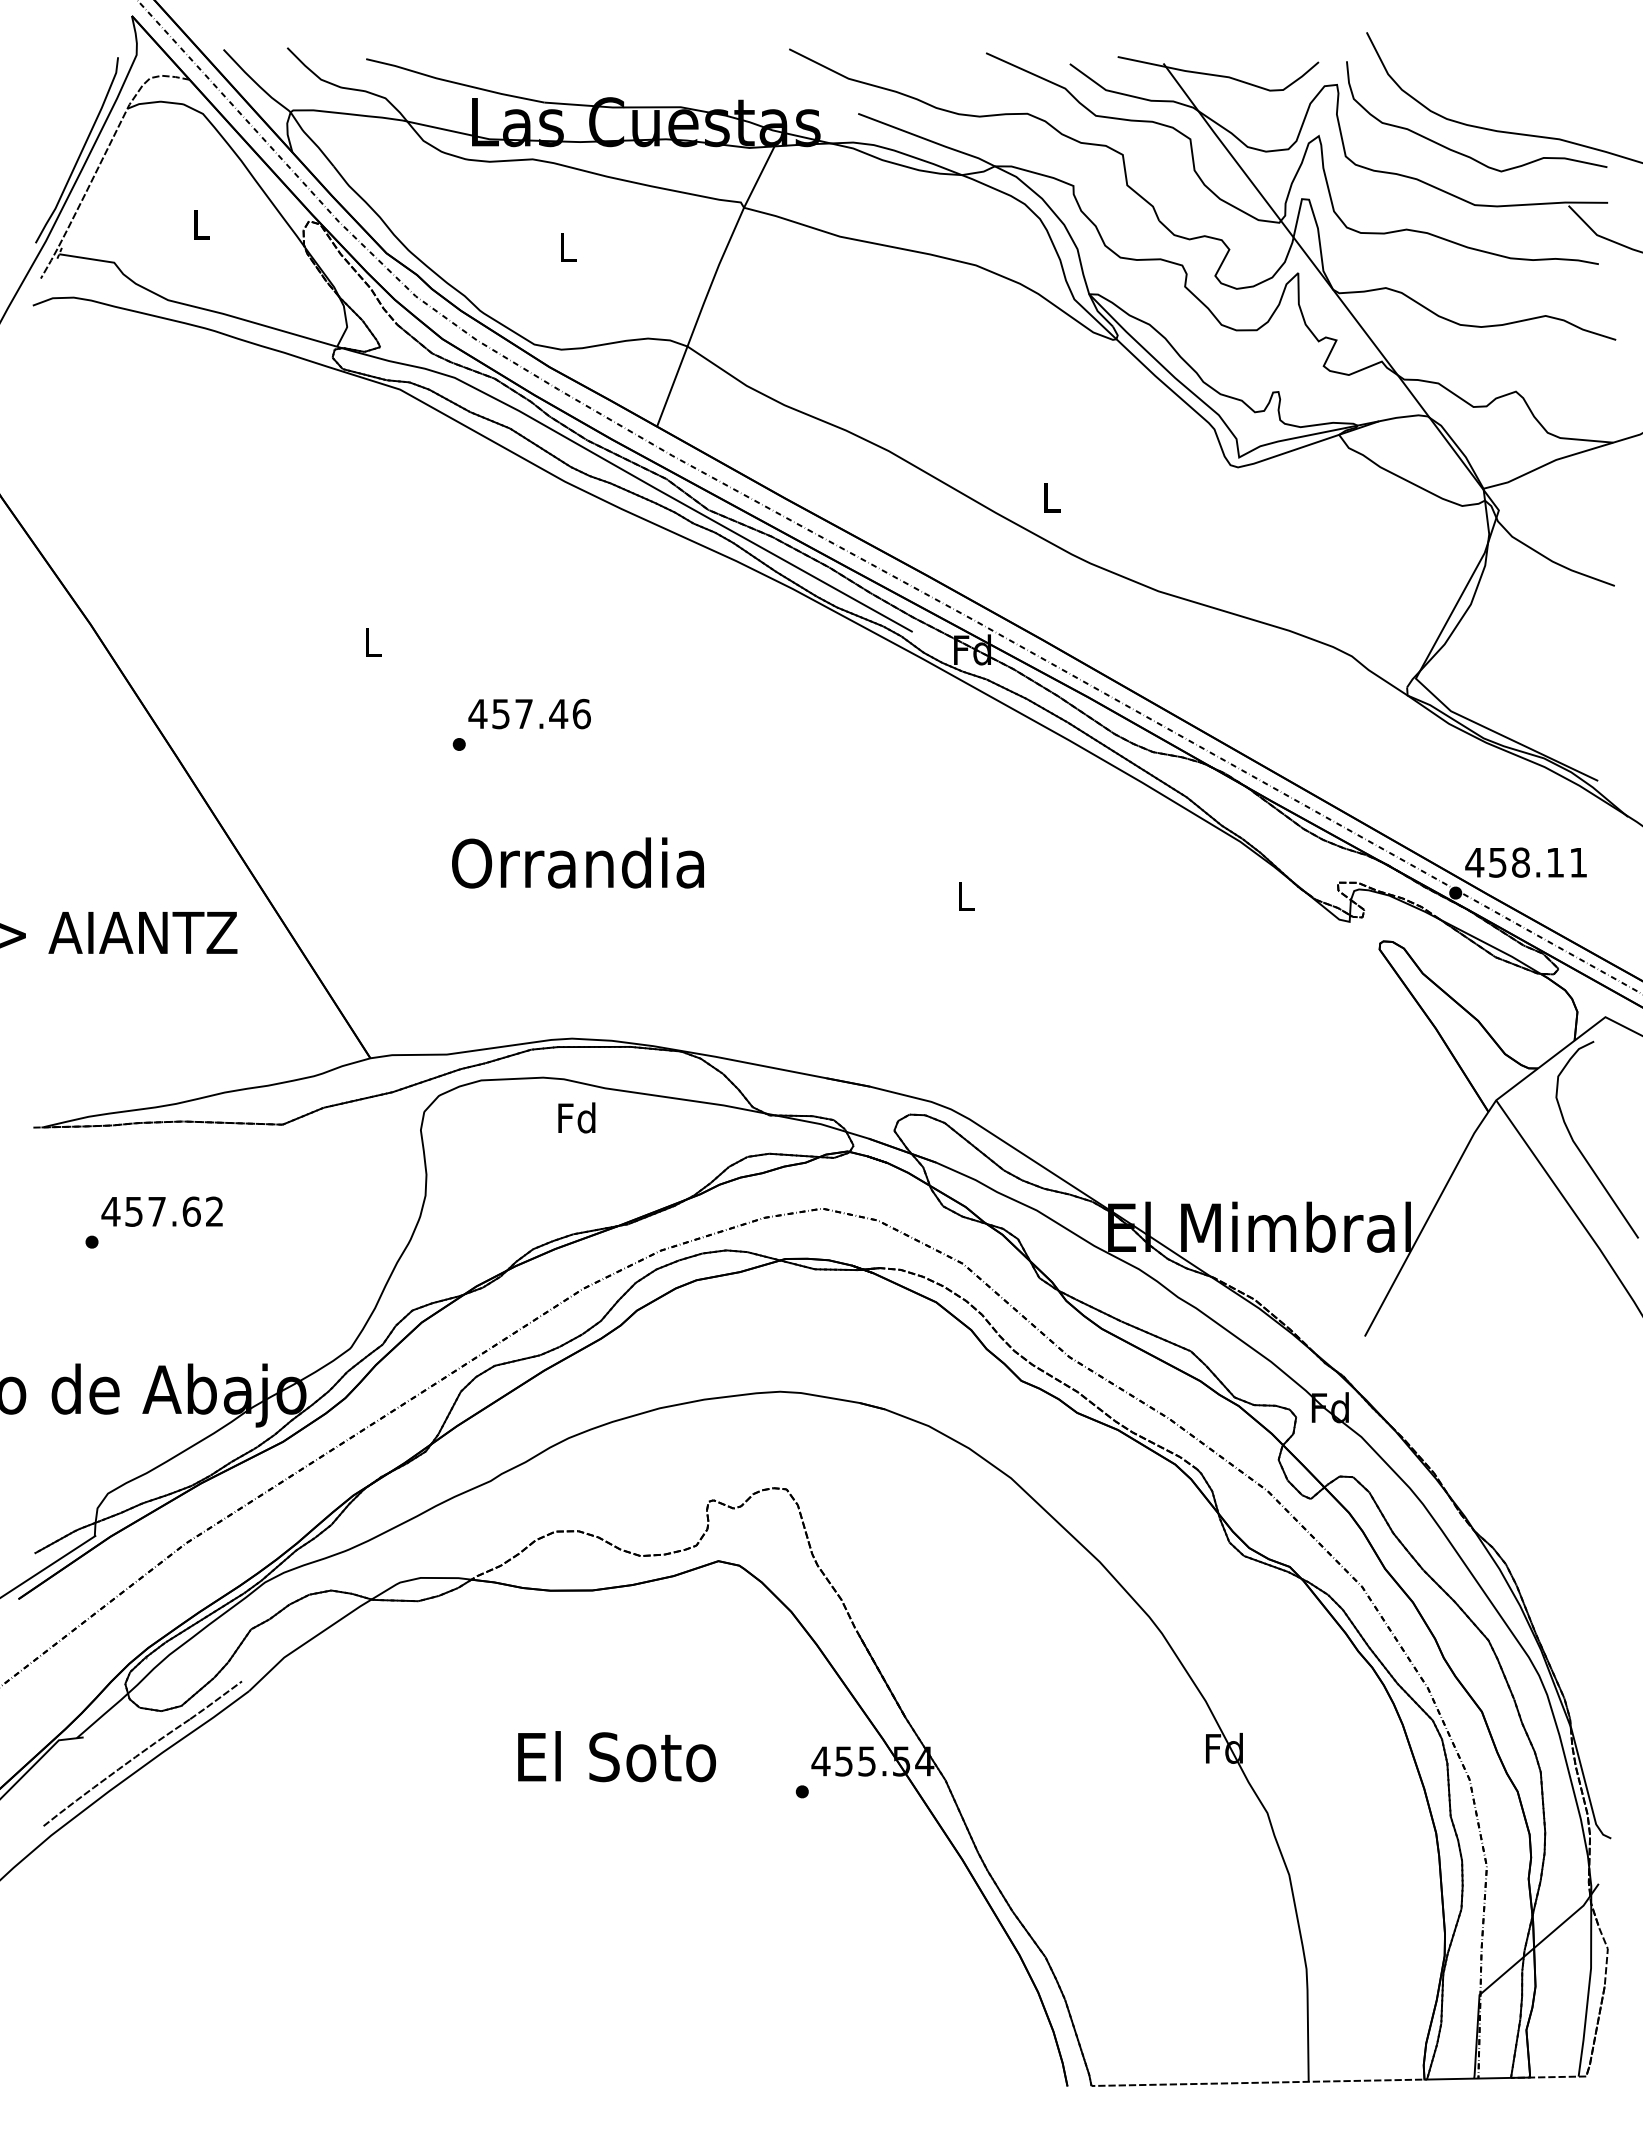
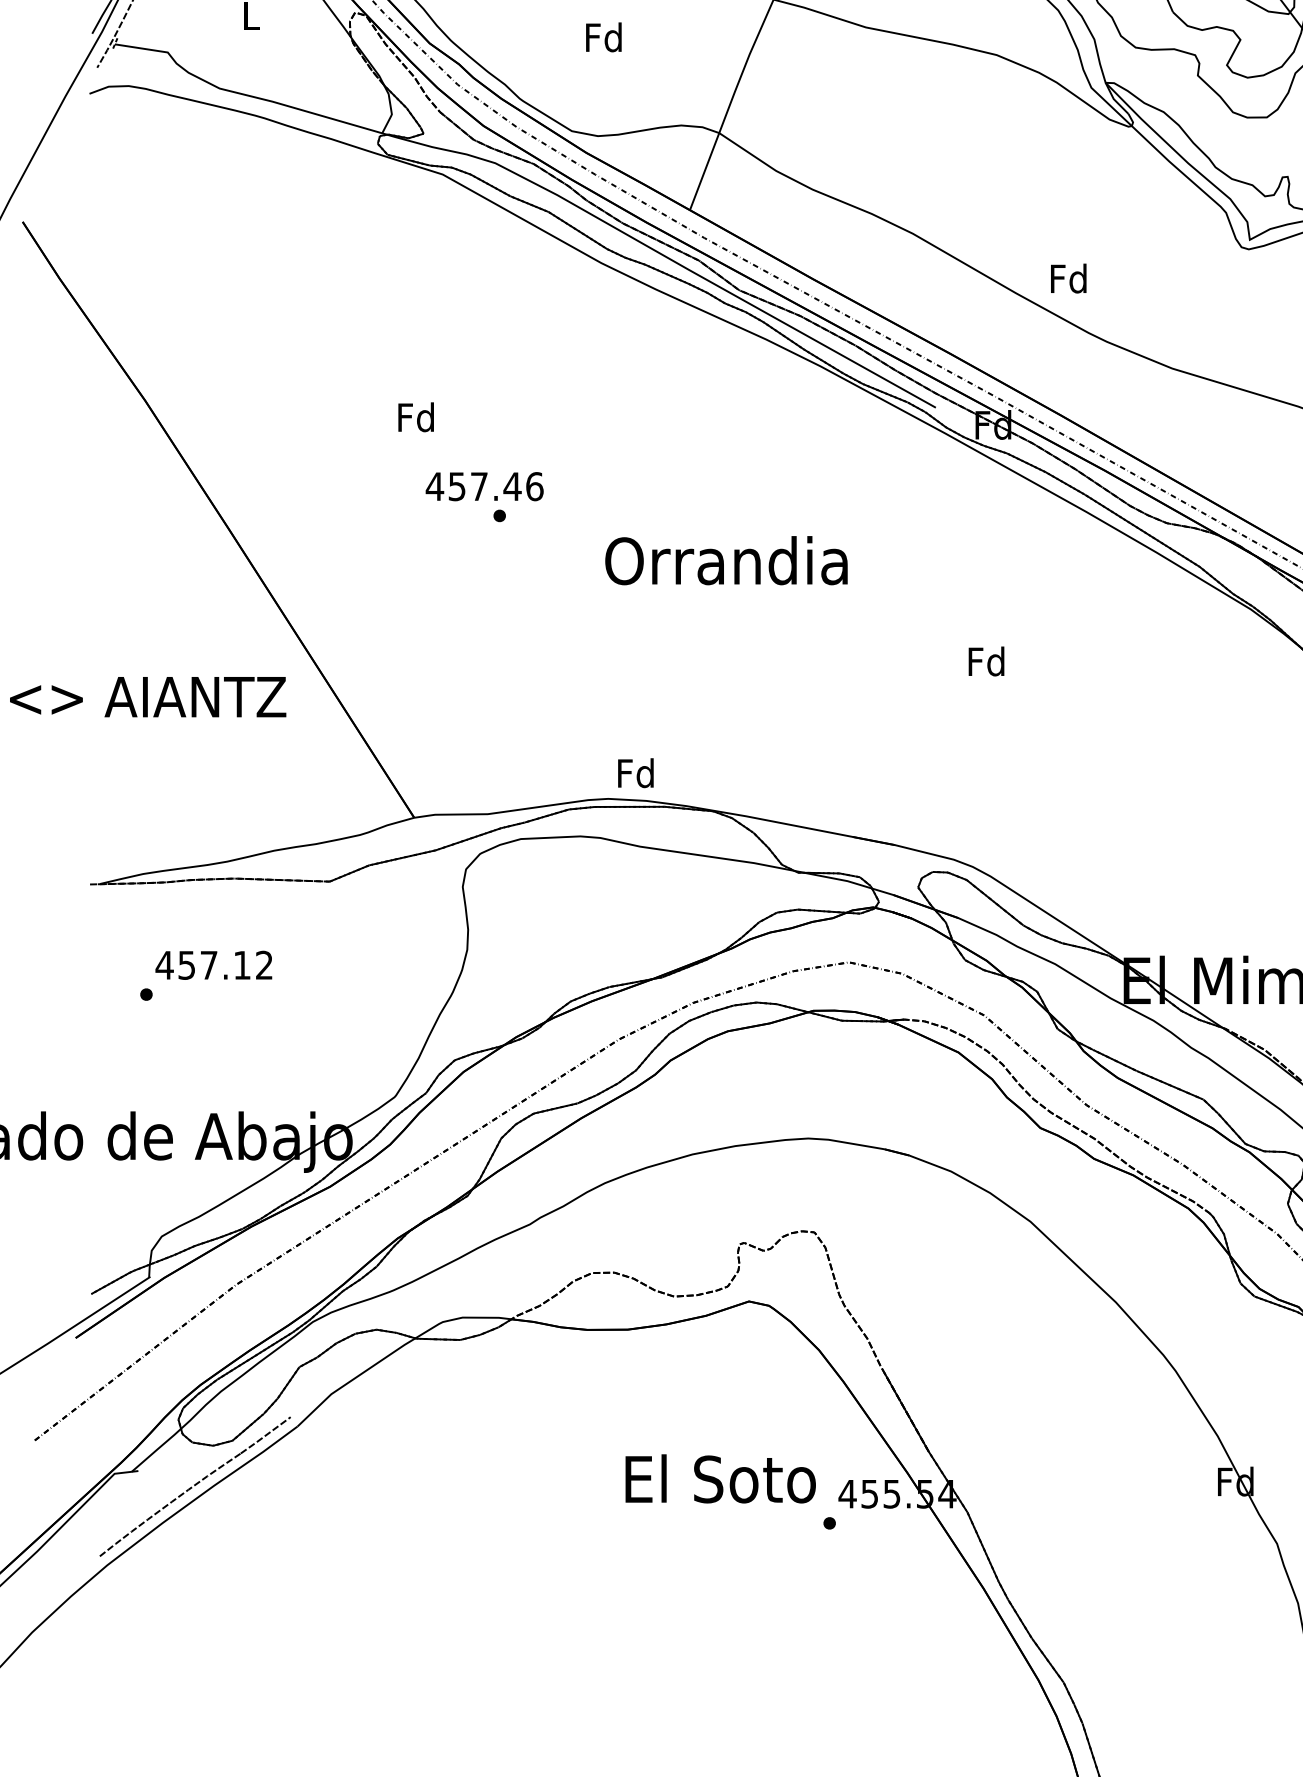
text: (567, 246) -> (603, 36), L -> Fd
text: (1050, 497) -> (1068, 278), L -> Fd
text: (372, 641) -> (416, 416), L -> Fd
text: (529, 714) -> (484, 487), moved
text: (577, 862) -> (725, 560), moved
text: (964, 895) -> (985, 661), L -> Fd
text: (576, 1117) -> (635, 772), moved
text: (191, 1211) -> (242, 965), 457.62 -> 457.12
text: (616, 1756) -> (720, 1478), moved

